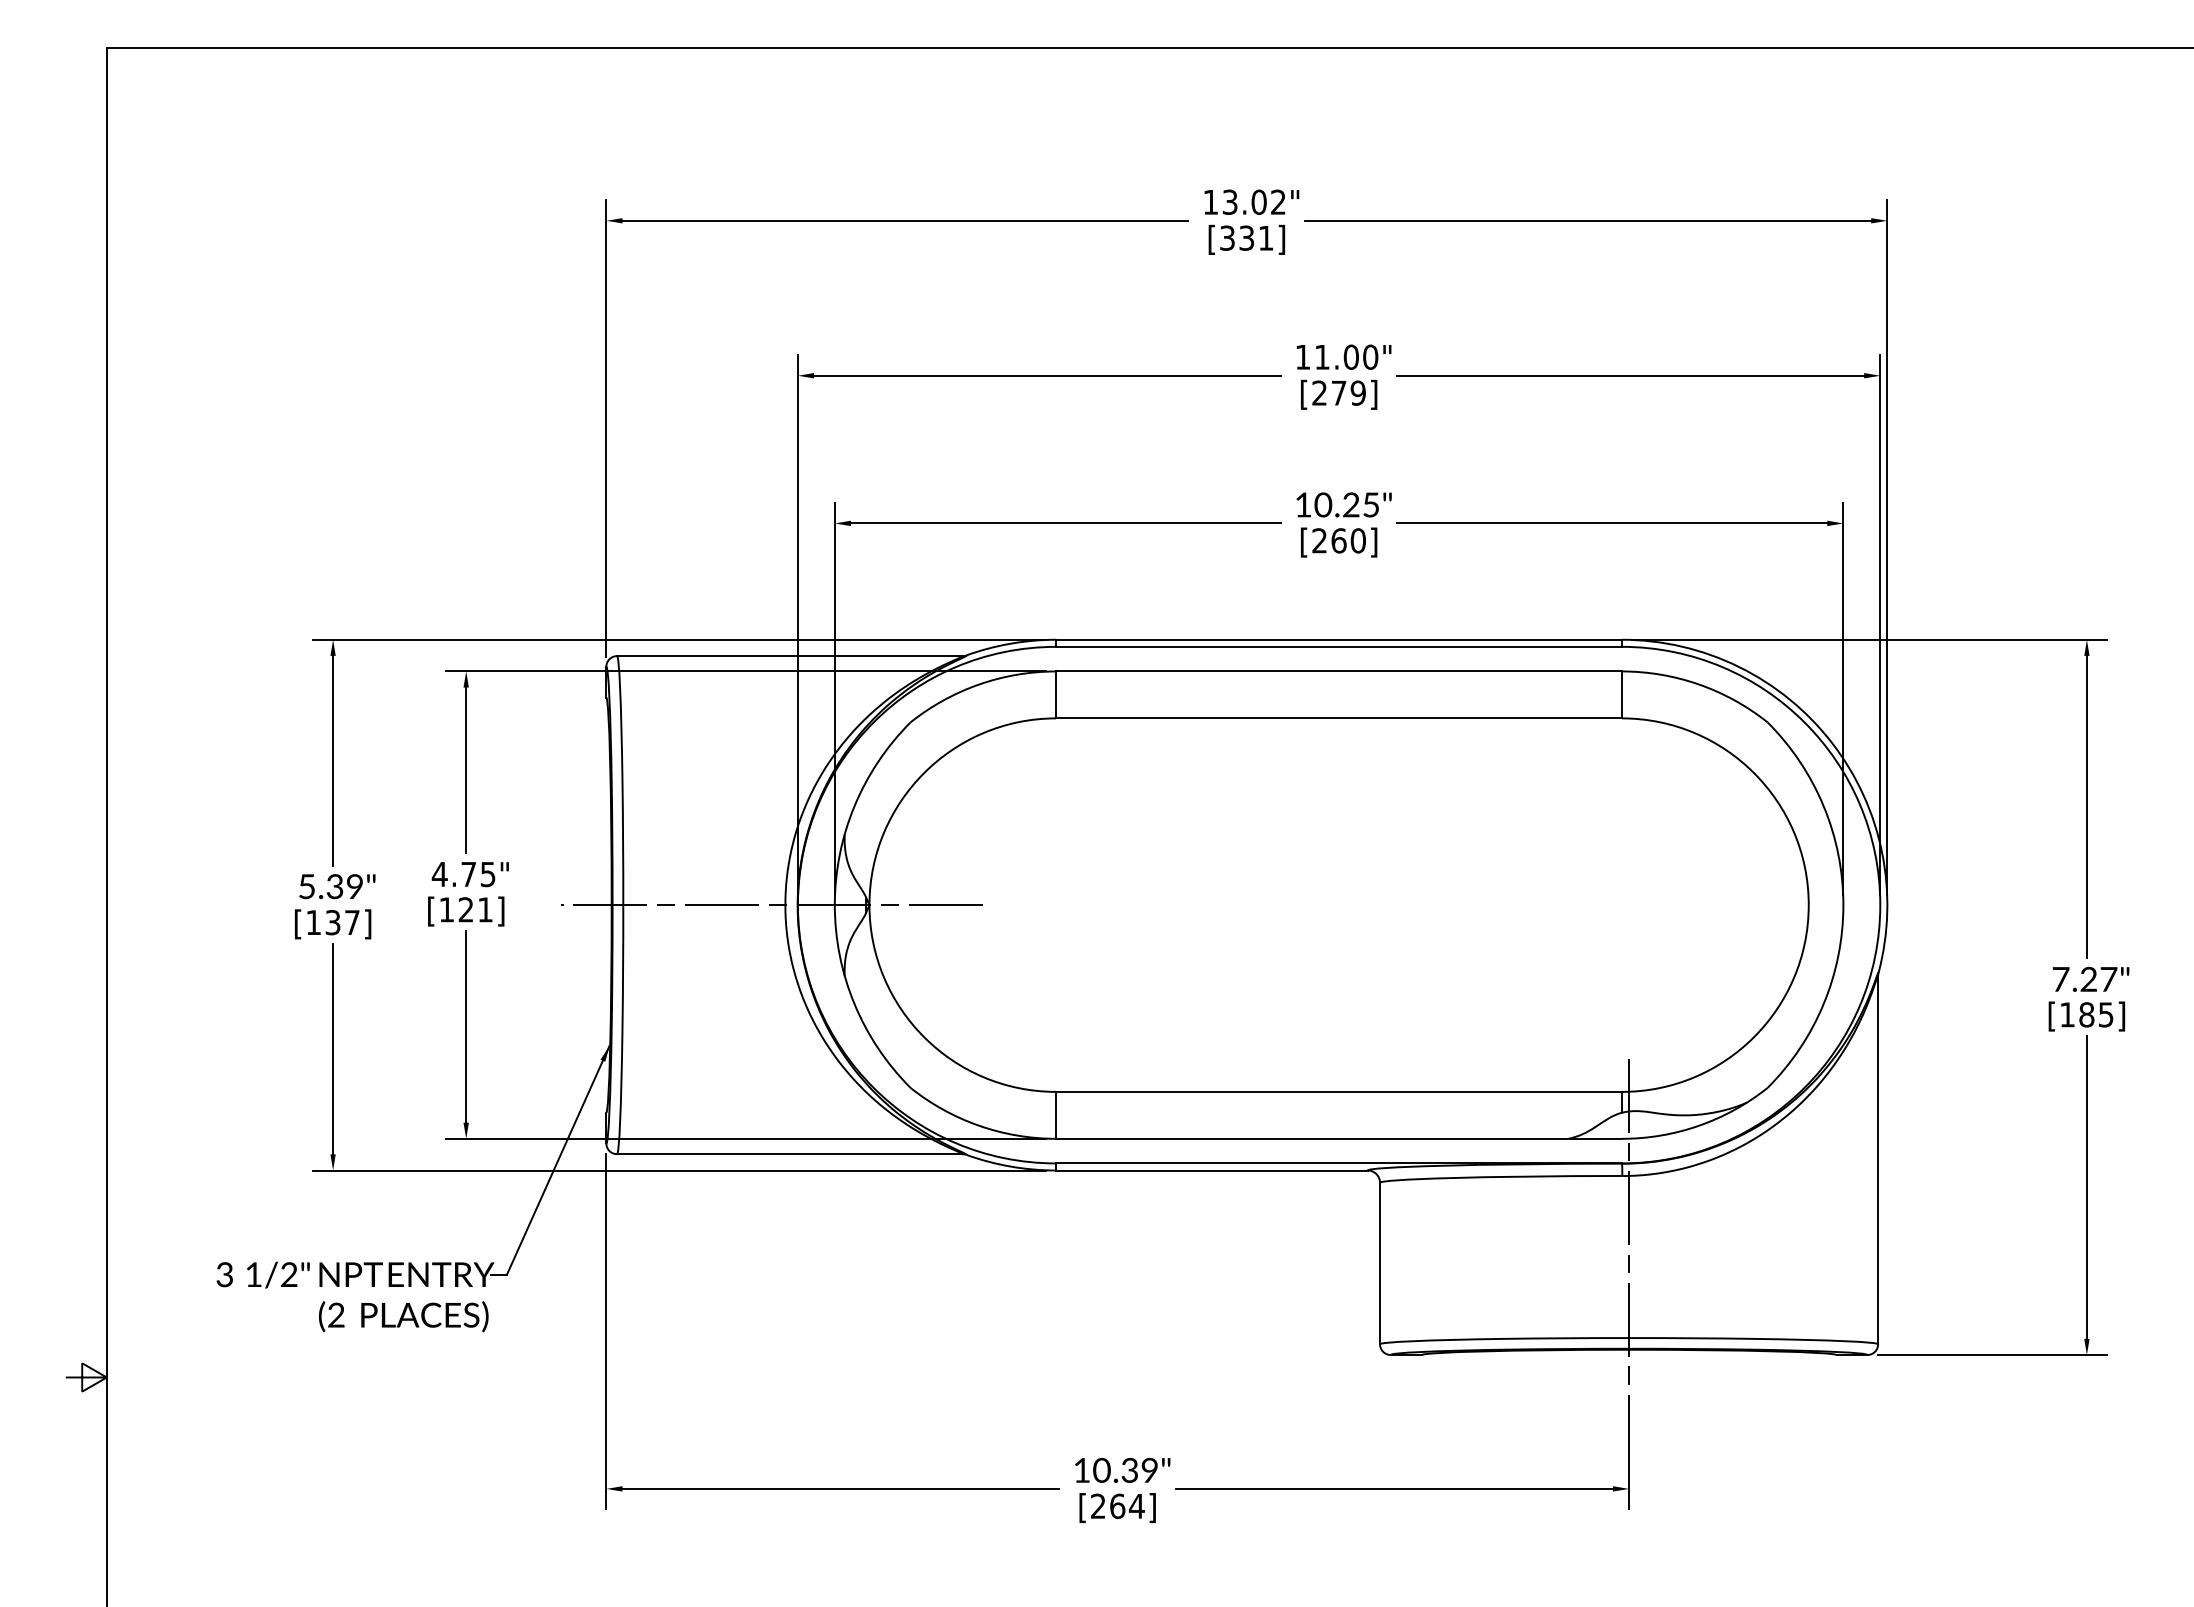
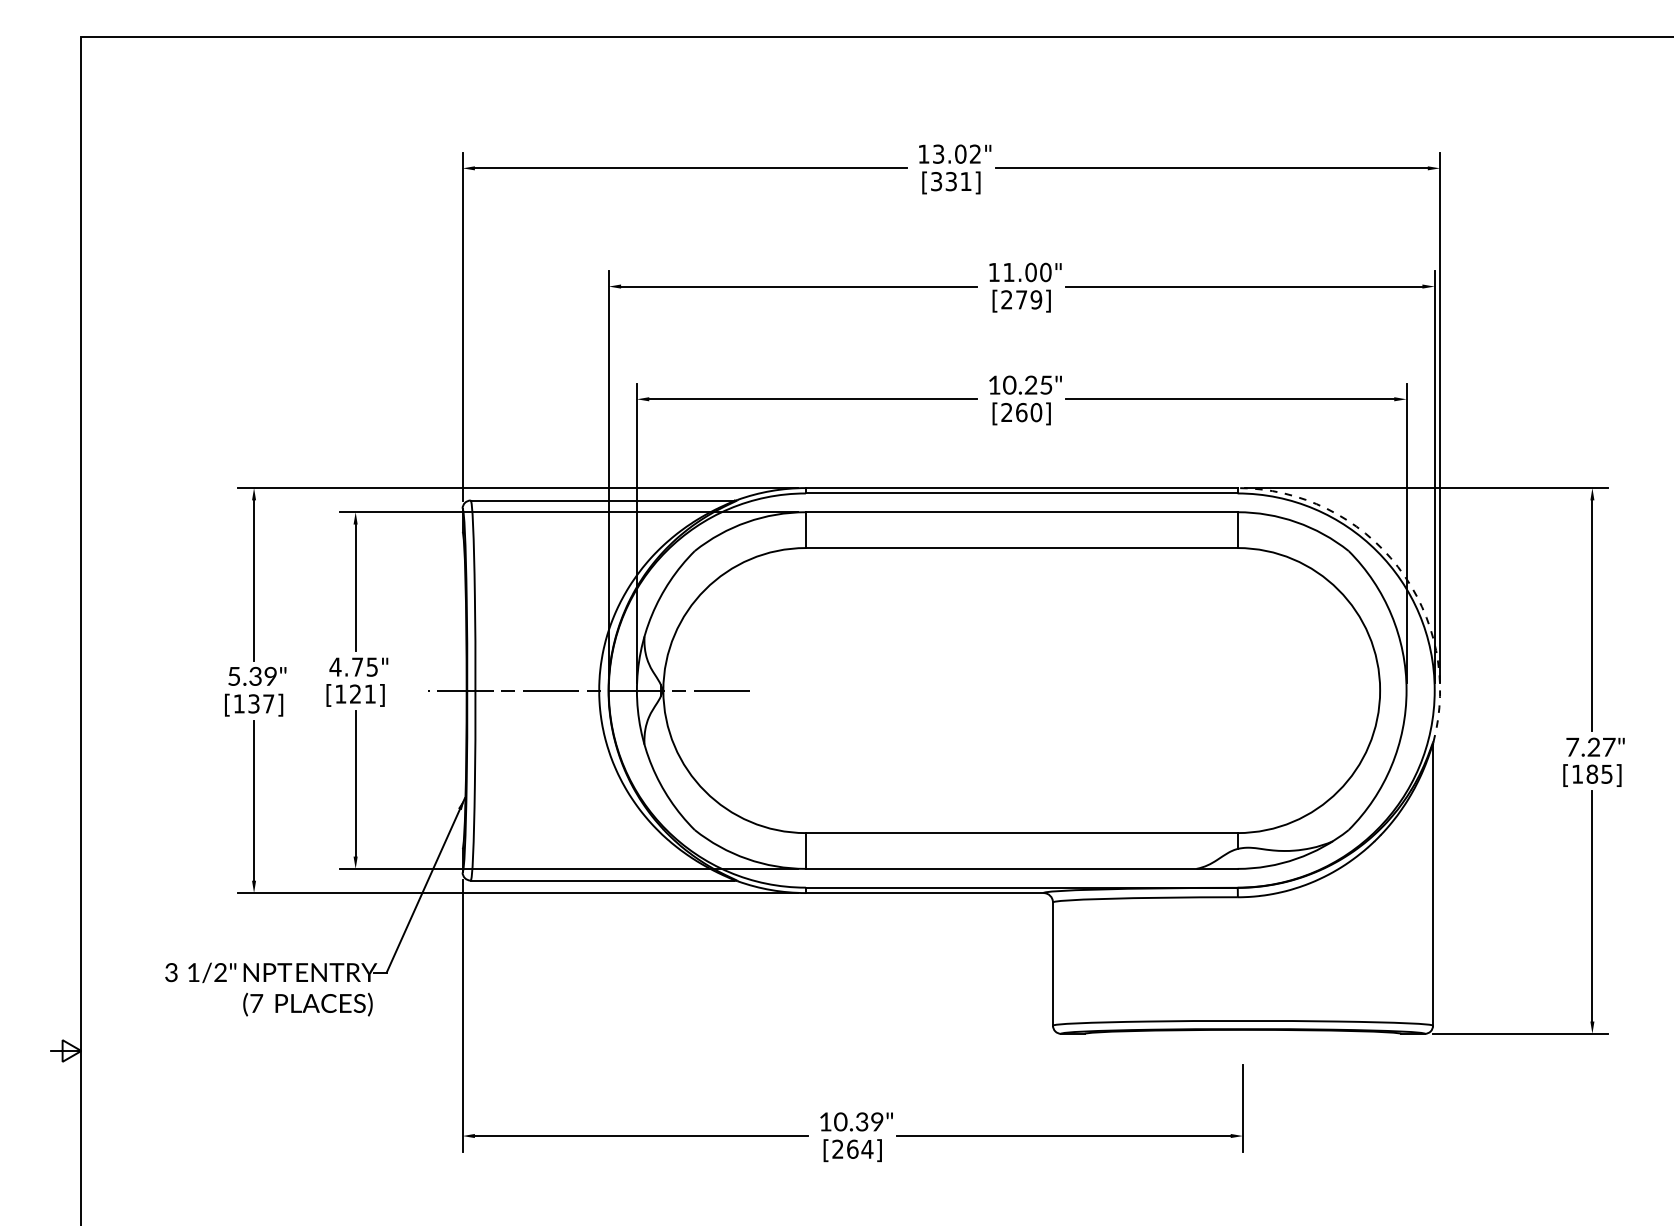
arc: (1832, 743) -> (1398, 567), solid -> dashed
line: (1629, 1222) -> (1243, 932), removed
text: (336, 1314) -> (256, 1002), (2 -> (7

